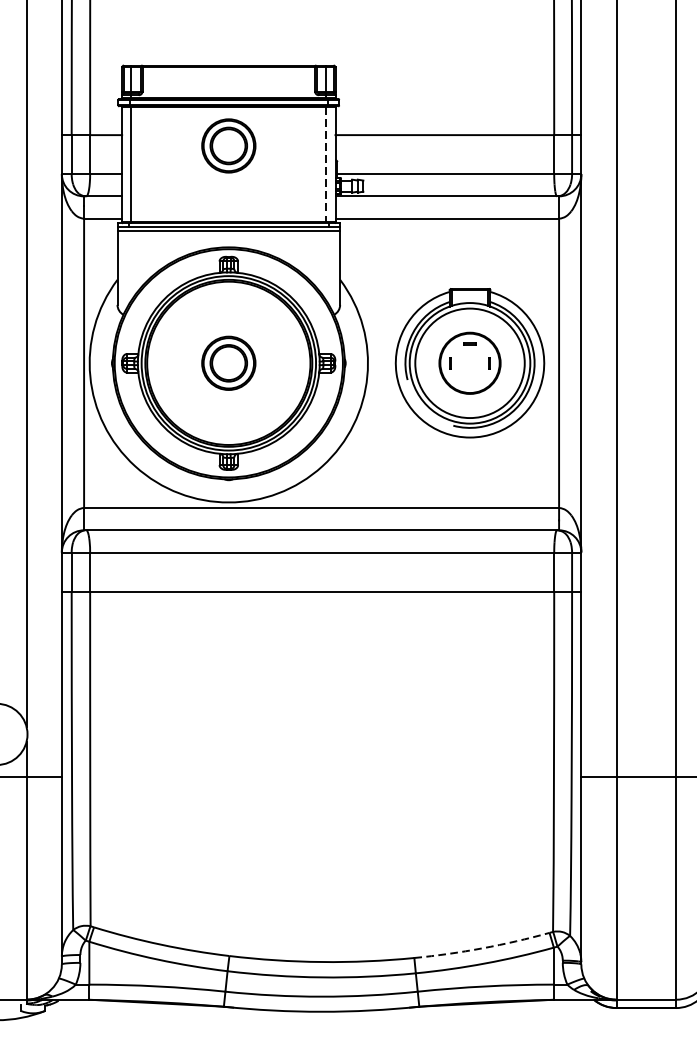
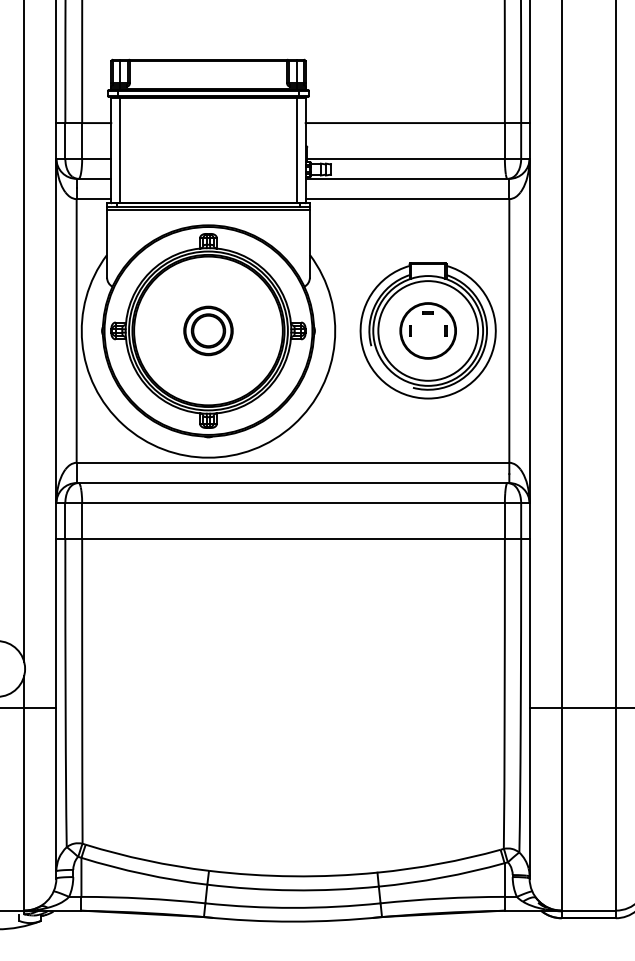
part: (228, 145) -> (208, 132), removed
line: (326, 164) -> (297, 149), dashed -> solid
arc: (482, 947) -> (439, 863), dashed -> solid

